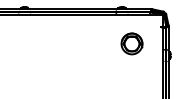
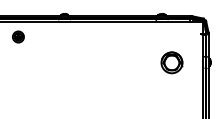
part: (131, 43) -> (171, 62), moved

